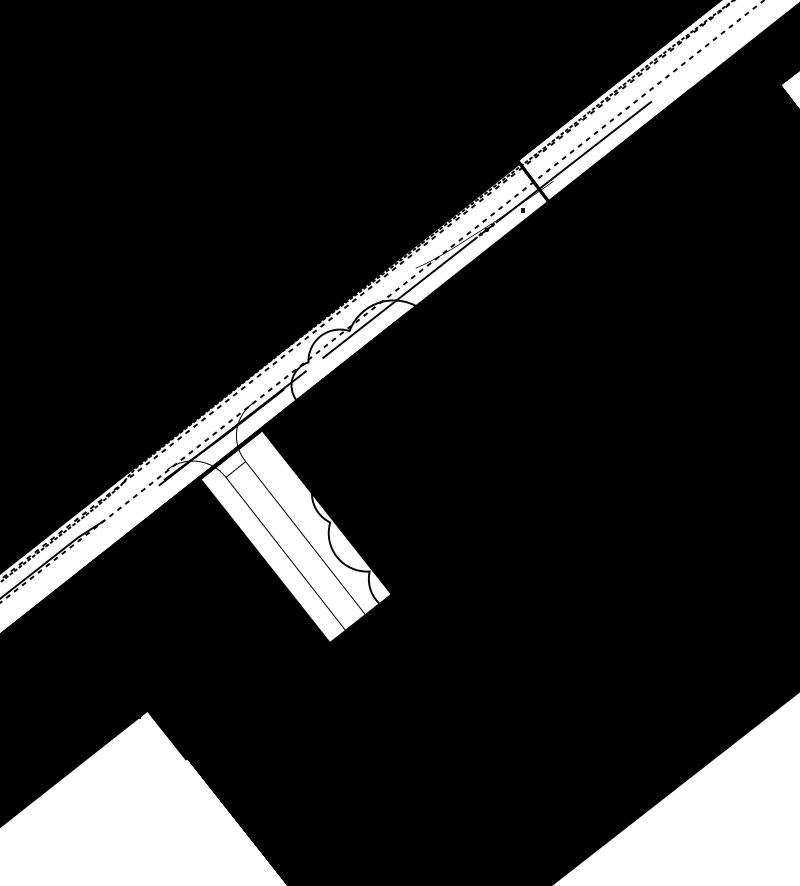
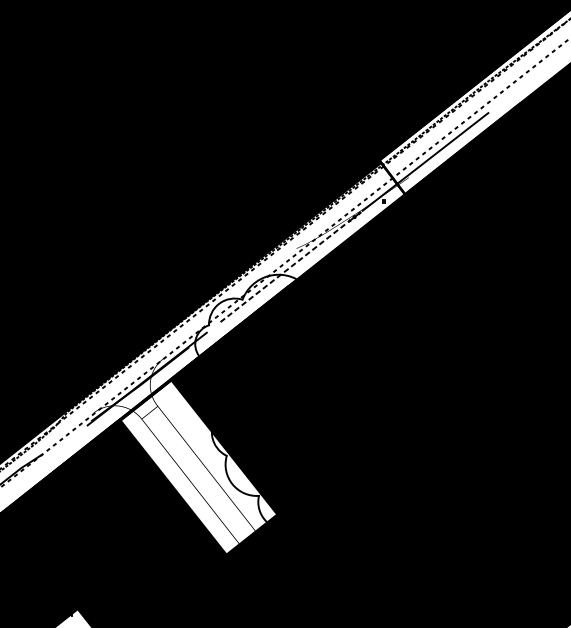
line: (400, 297) -> (284, 272), solid -> dashed

